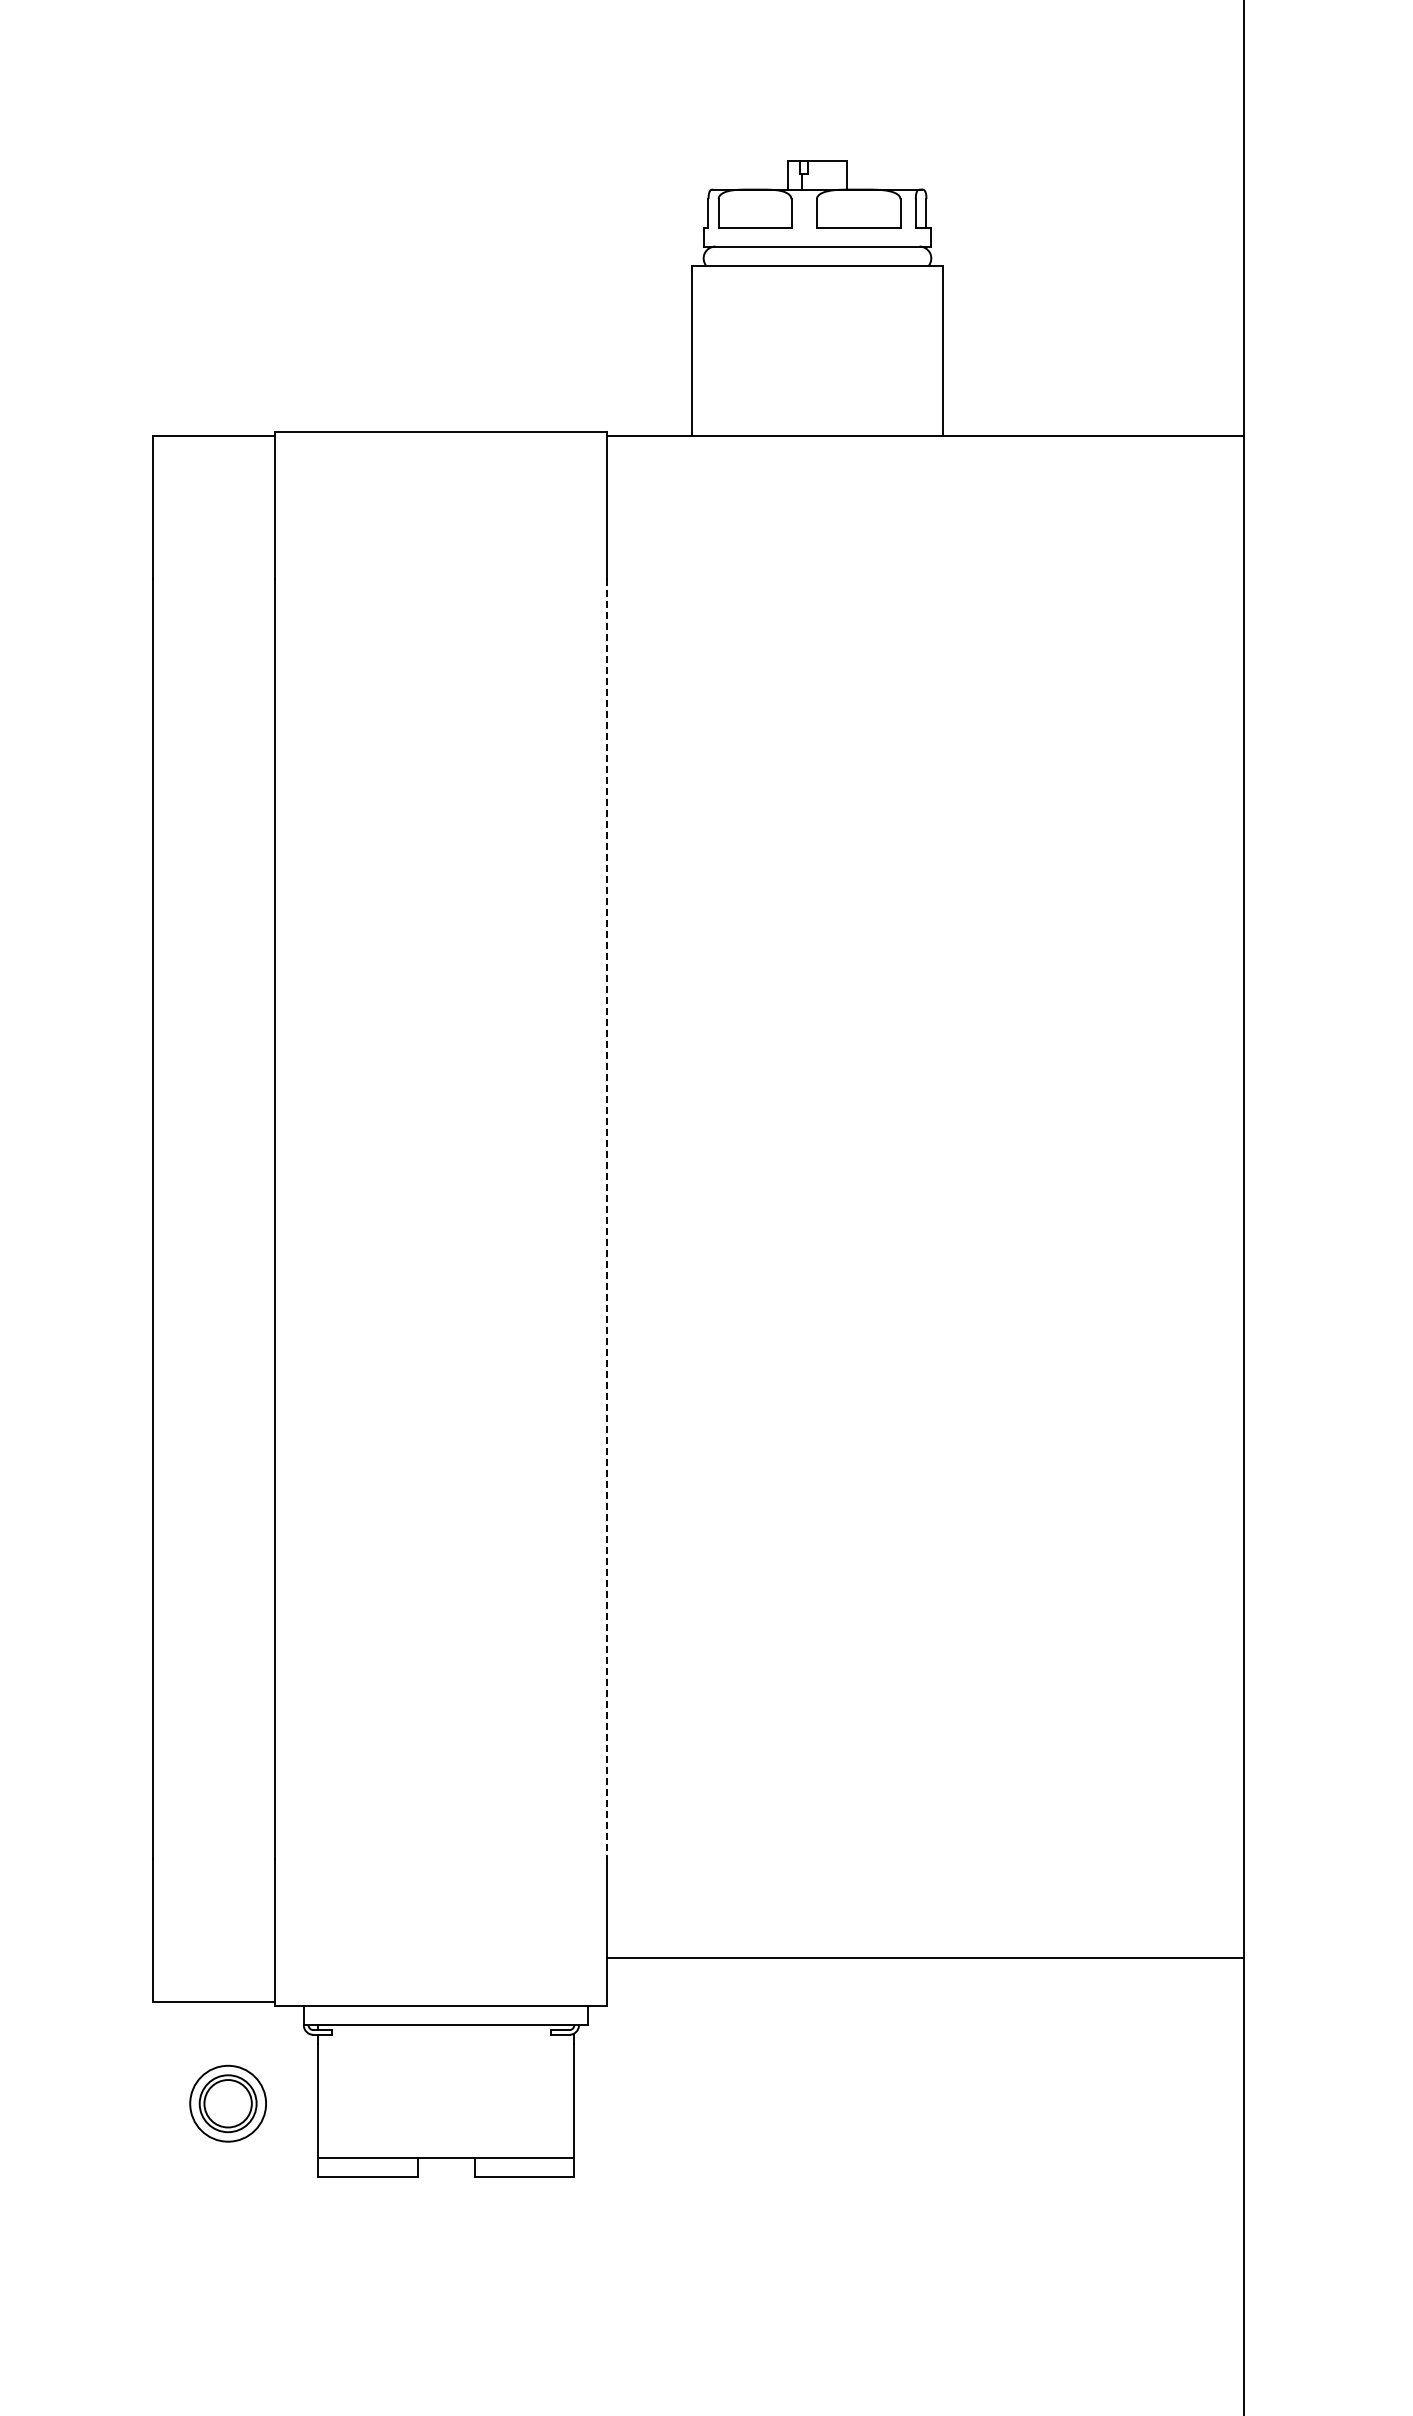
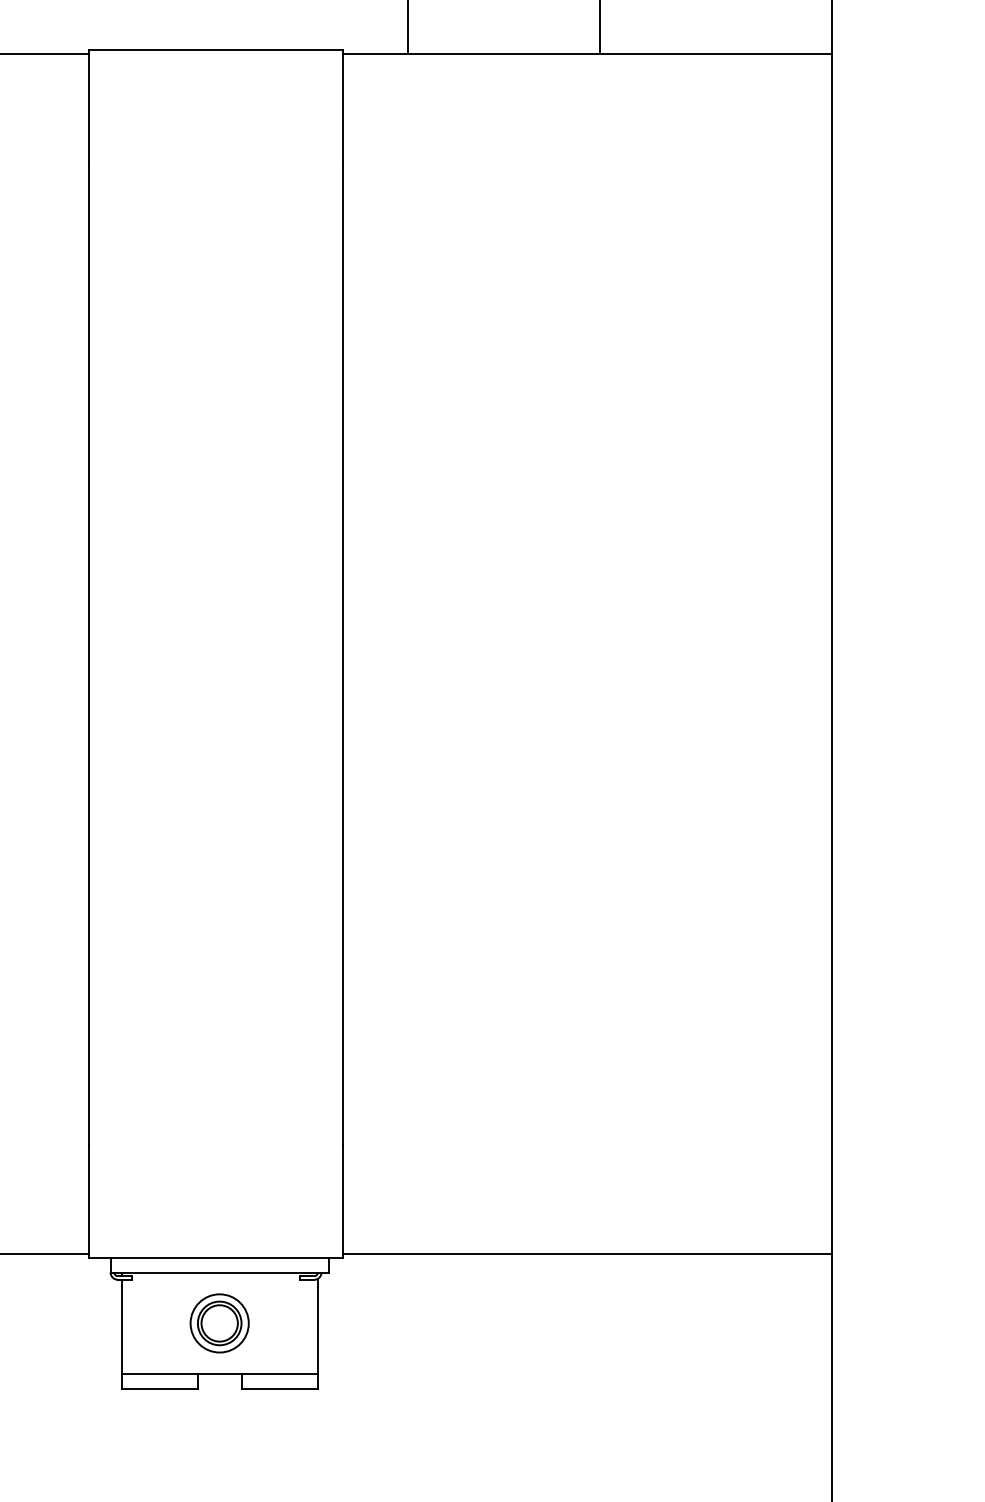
line: (607, 1219) -> (343, 654), dashed -> solid
line: (925, 1957) -> (587, 1254), moved
part: (227, 2103) -> (219, 1323), moved

